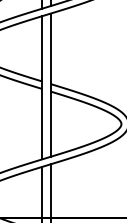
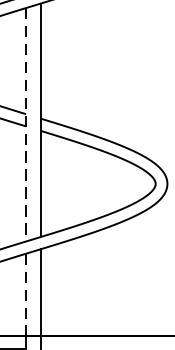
line: (41, 87) -> (25, 124), solid -> dashed
line: (41, 192) -> (25, 295), solid -> dashed

